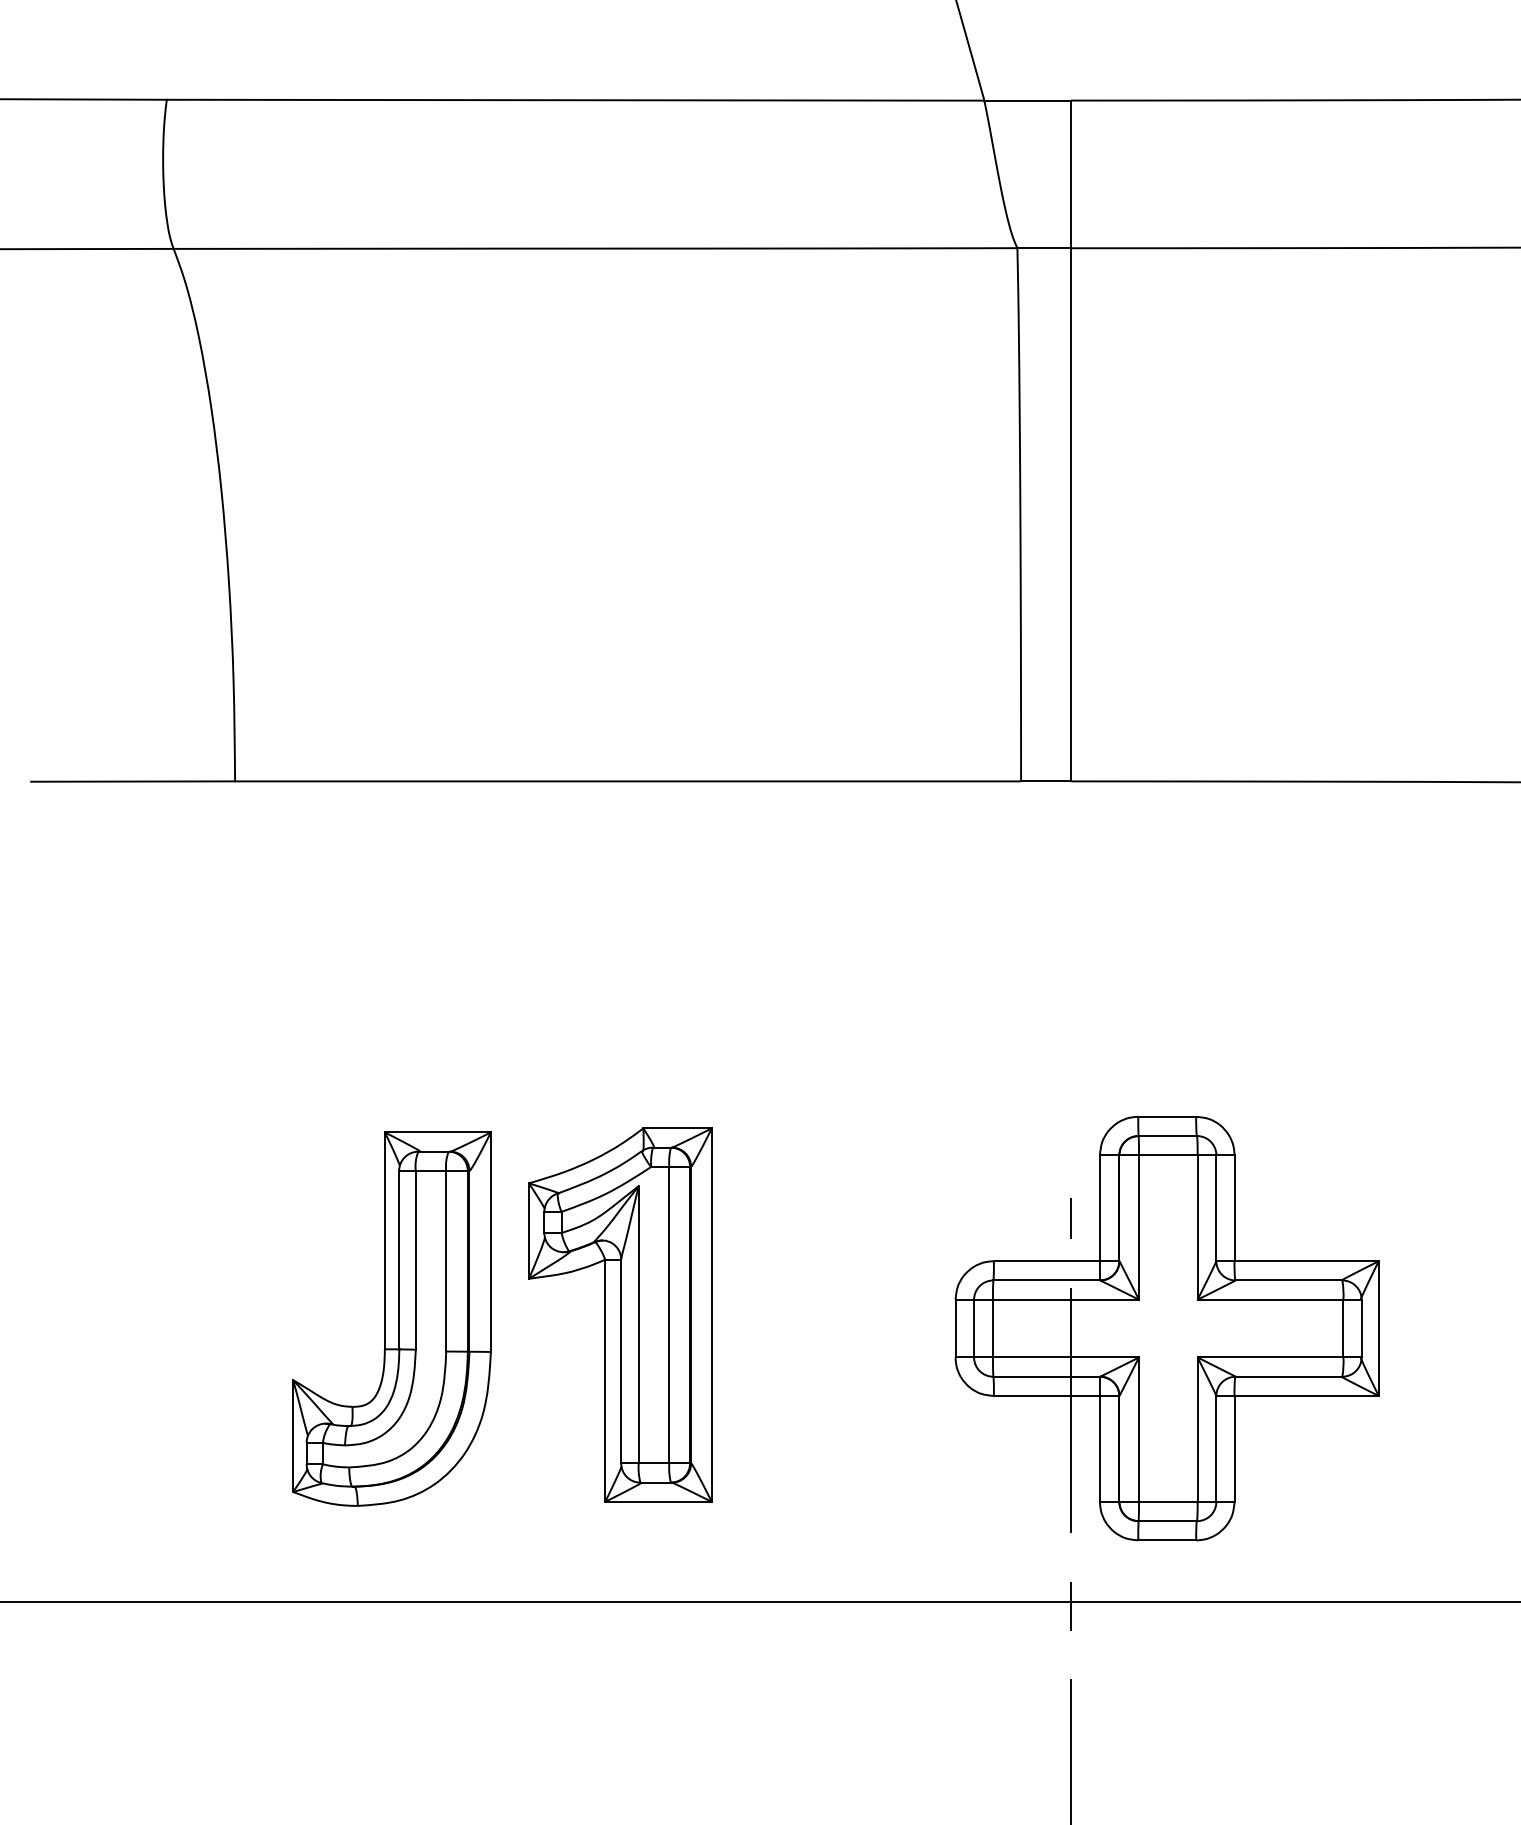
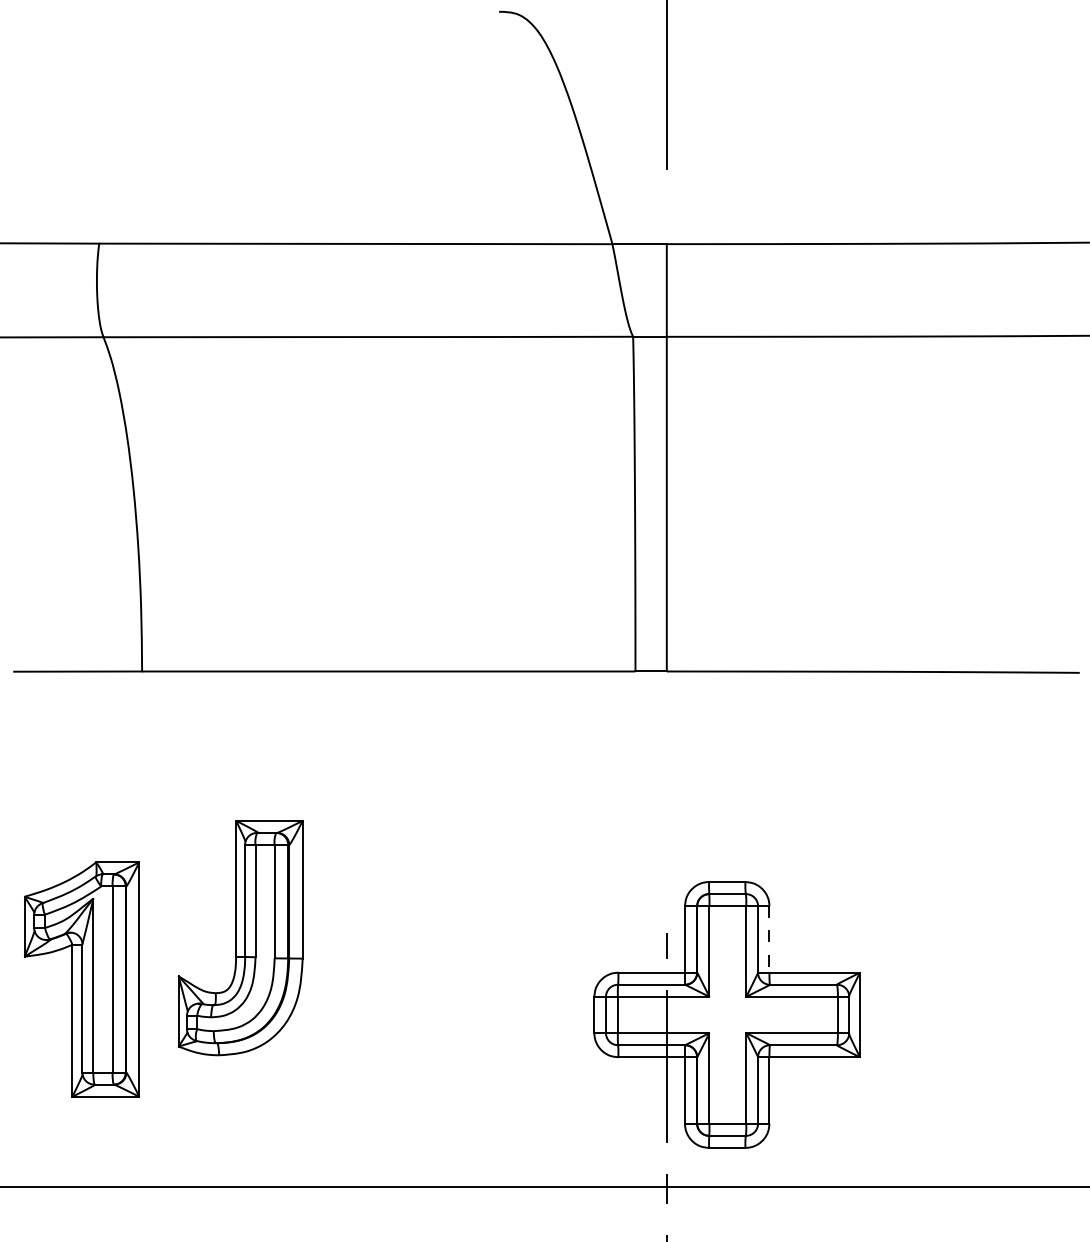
line: (1234, 1208) -> (769, 939), solid -> dashed
part: (619, 1315) -> (81, 979), moved
part: (391, 1319) -> (240, 938), moved

